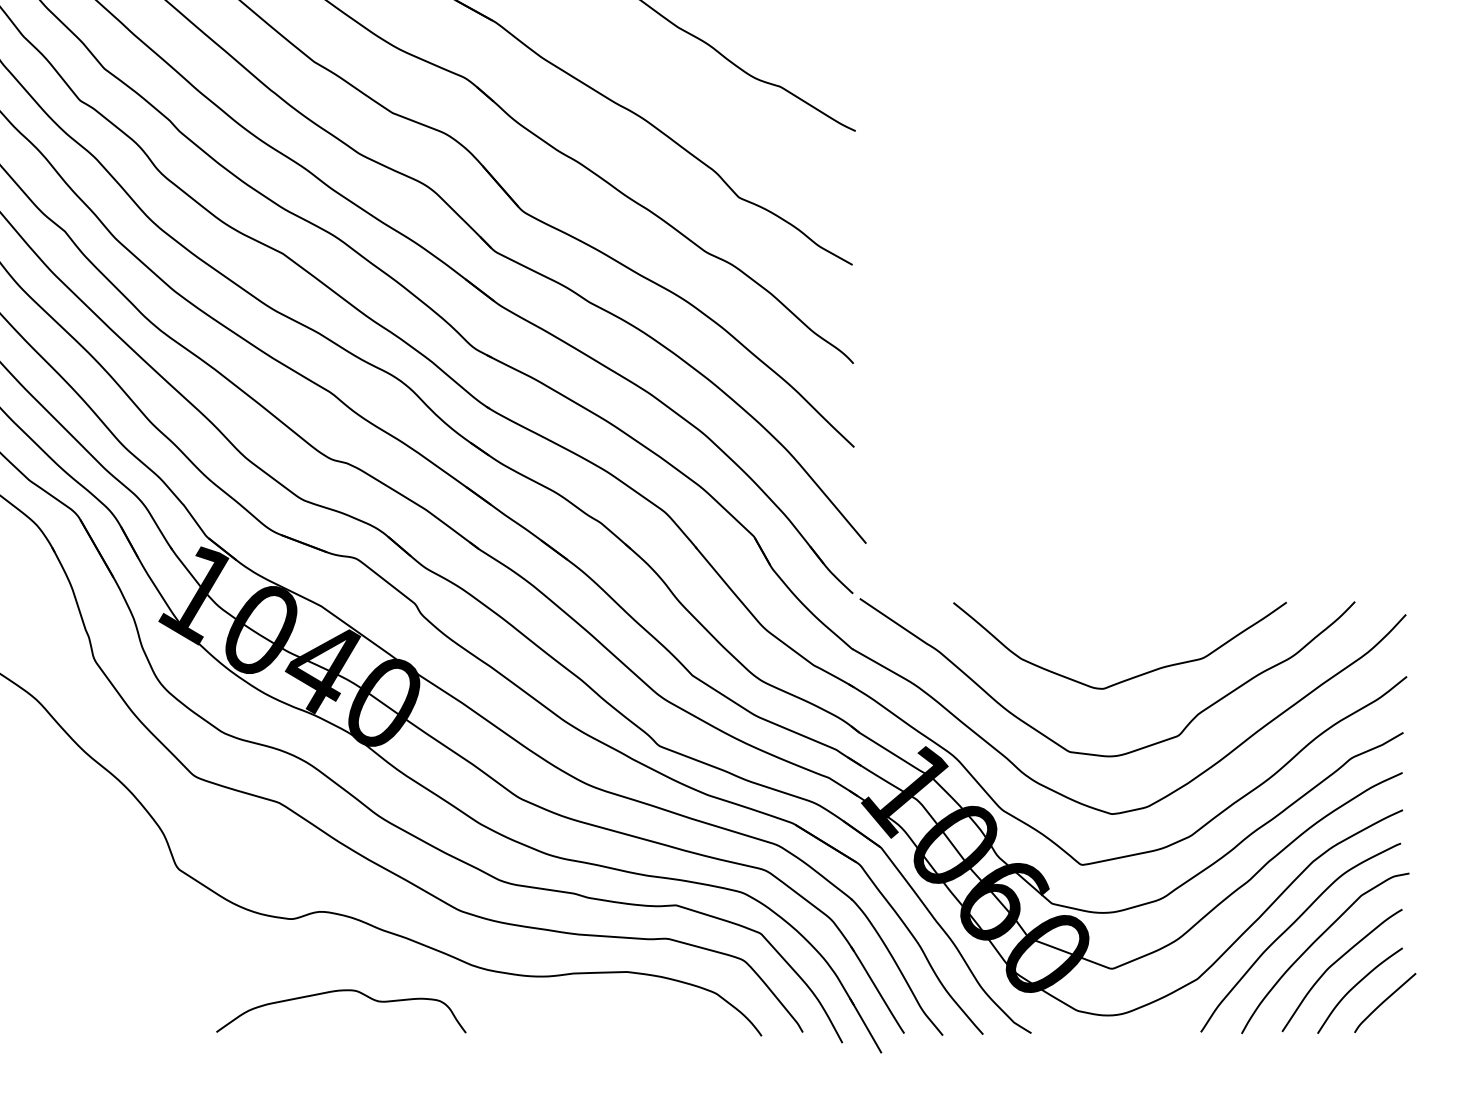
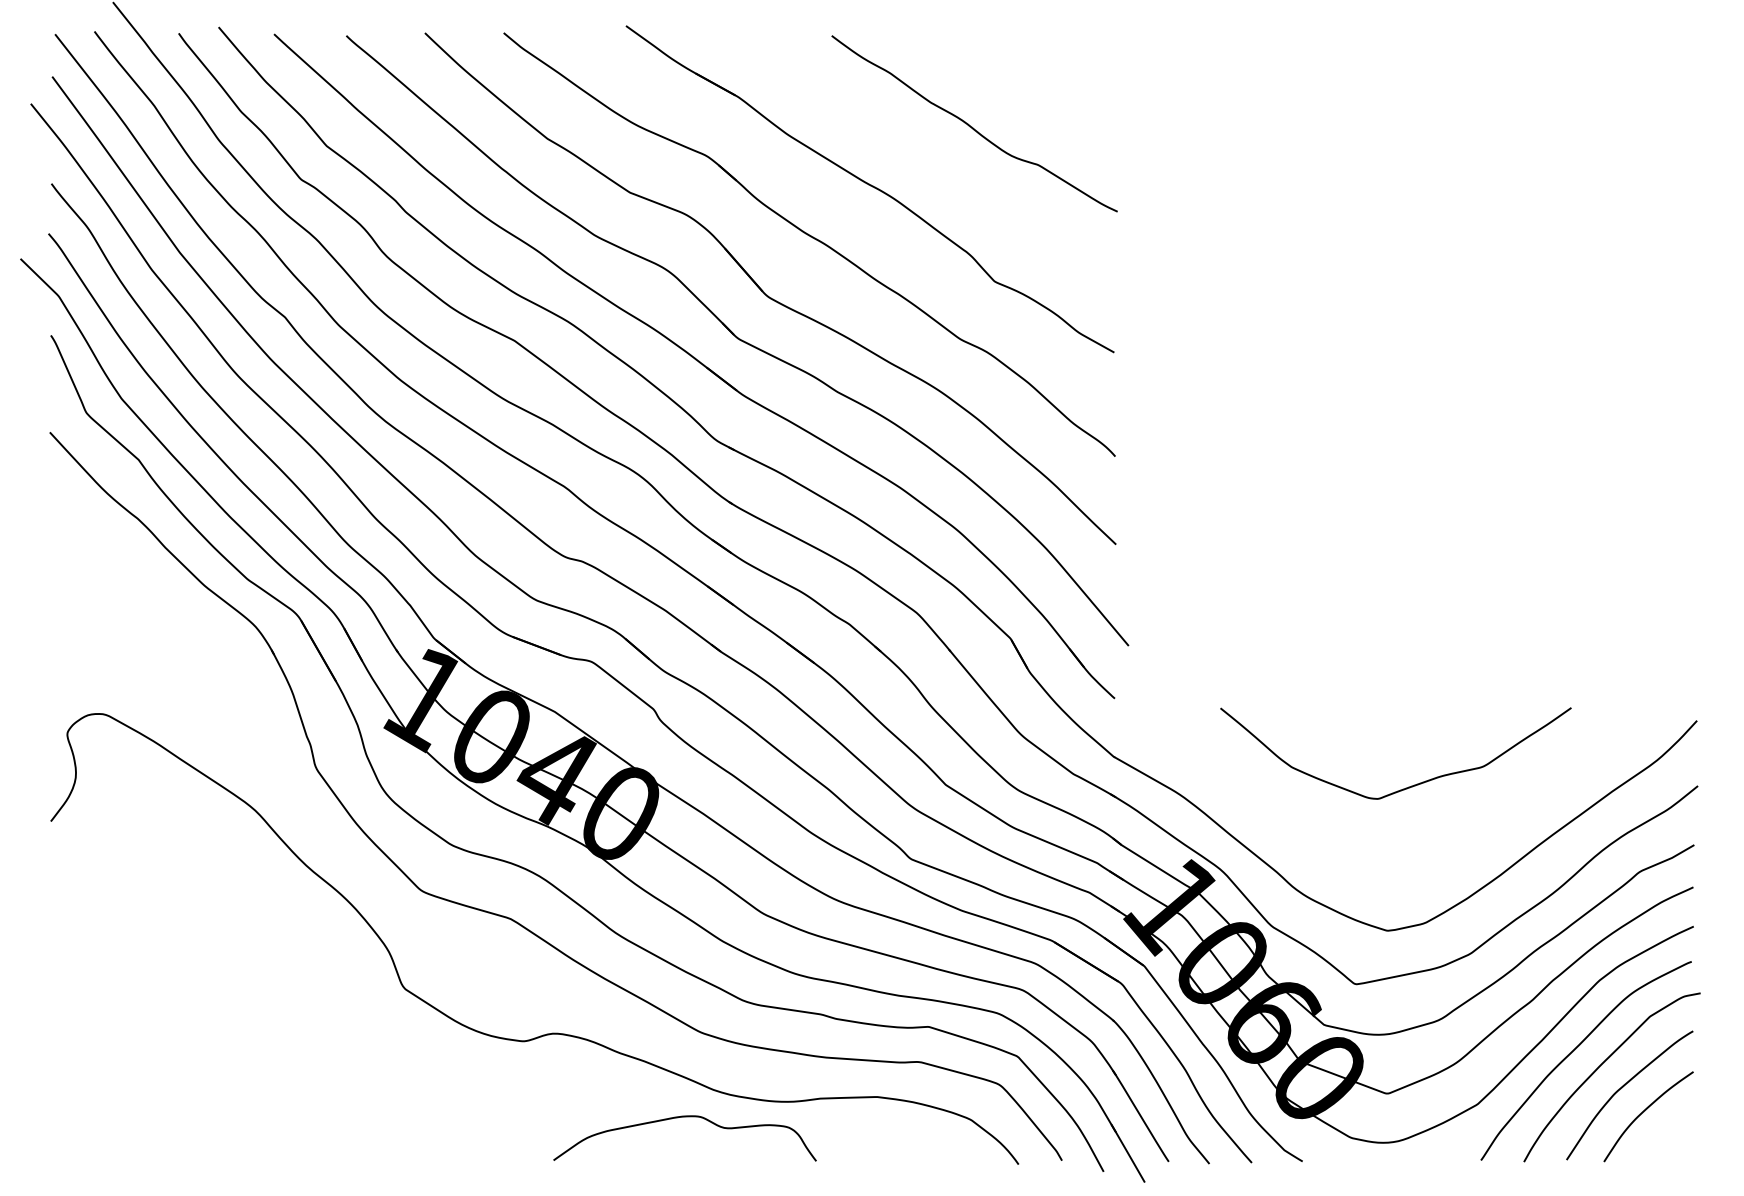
curve: (1132, 750) -> (1409, 863), removed
curve: (340, 991) -> (684, 1117), moved
curve: (1384, 1001) -> (1674, 1128), removed

